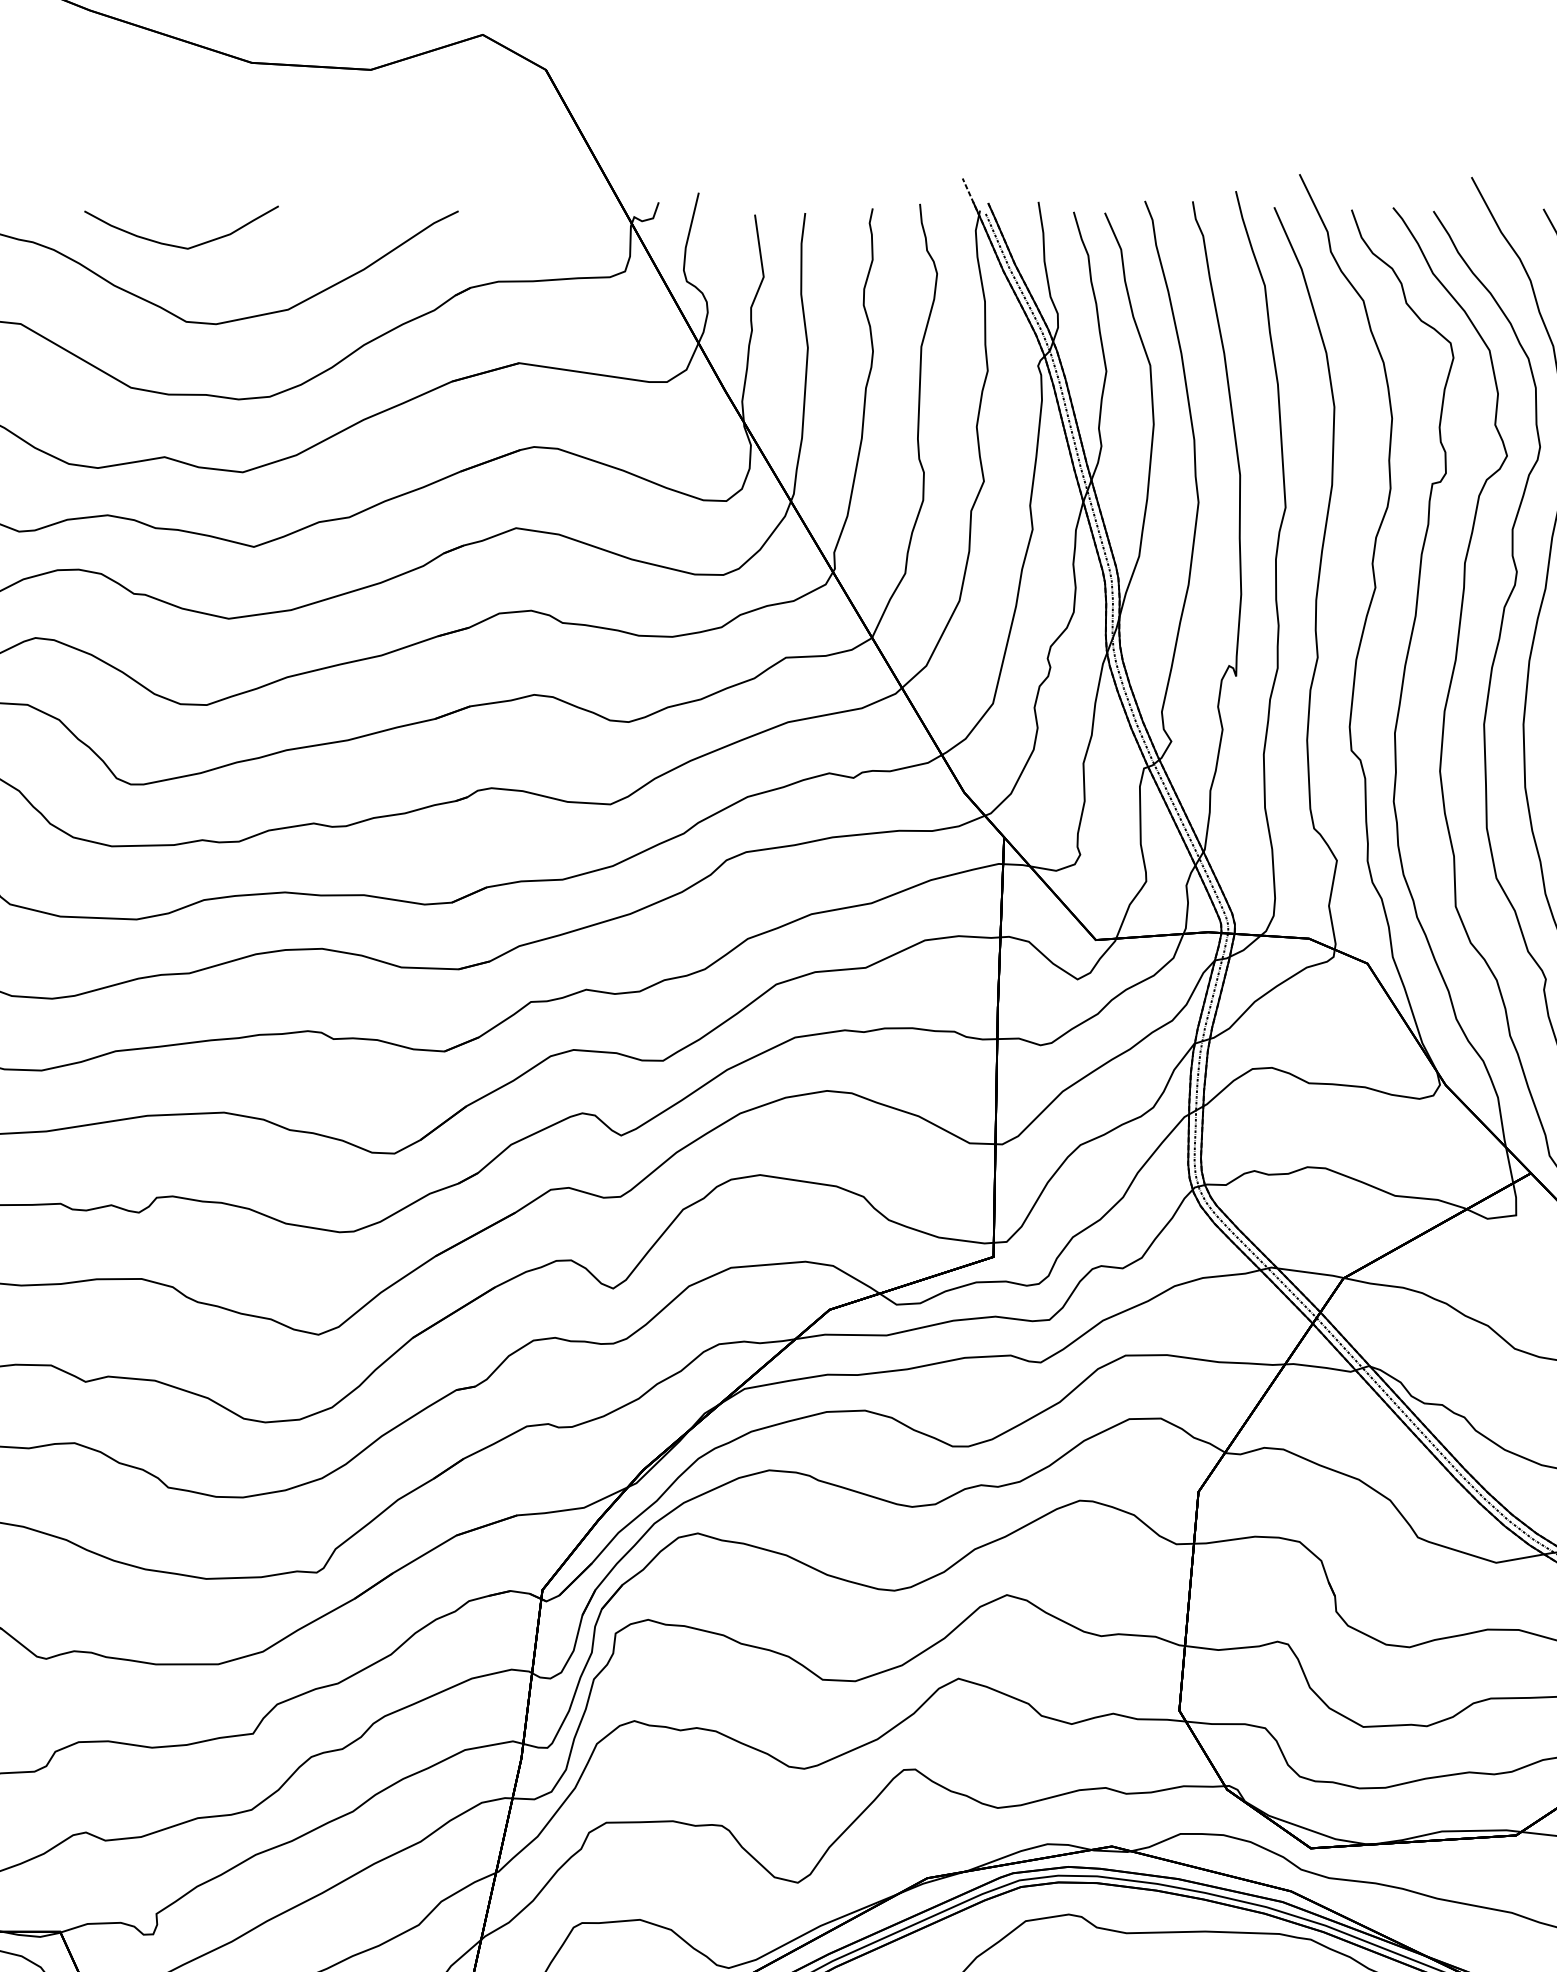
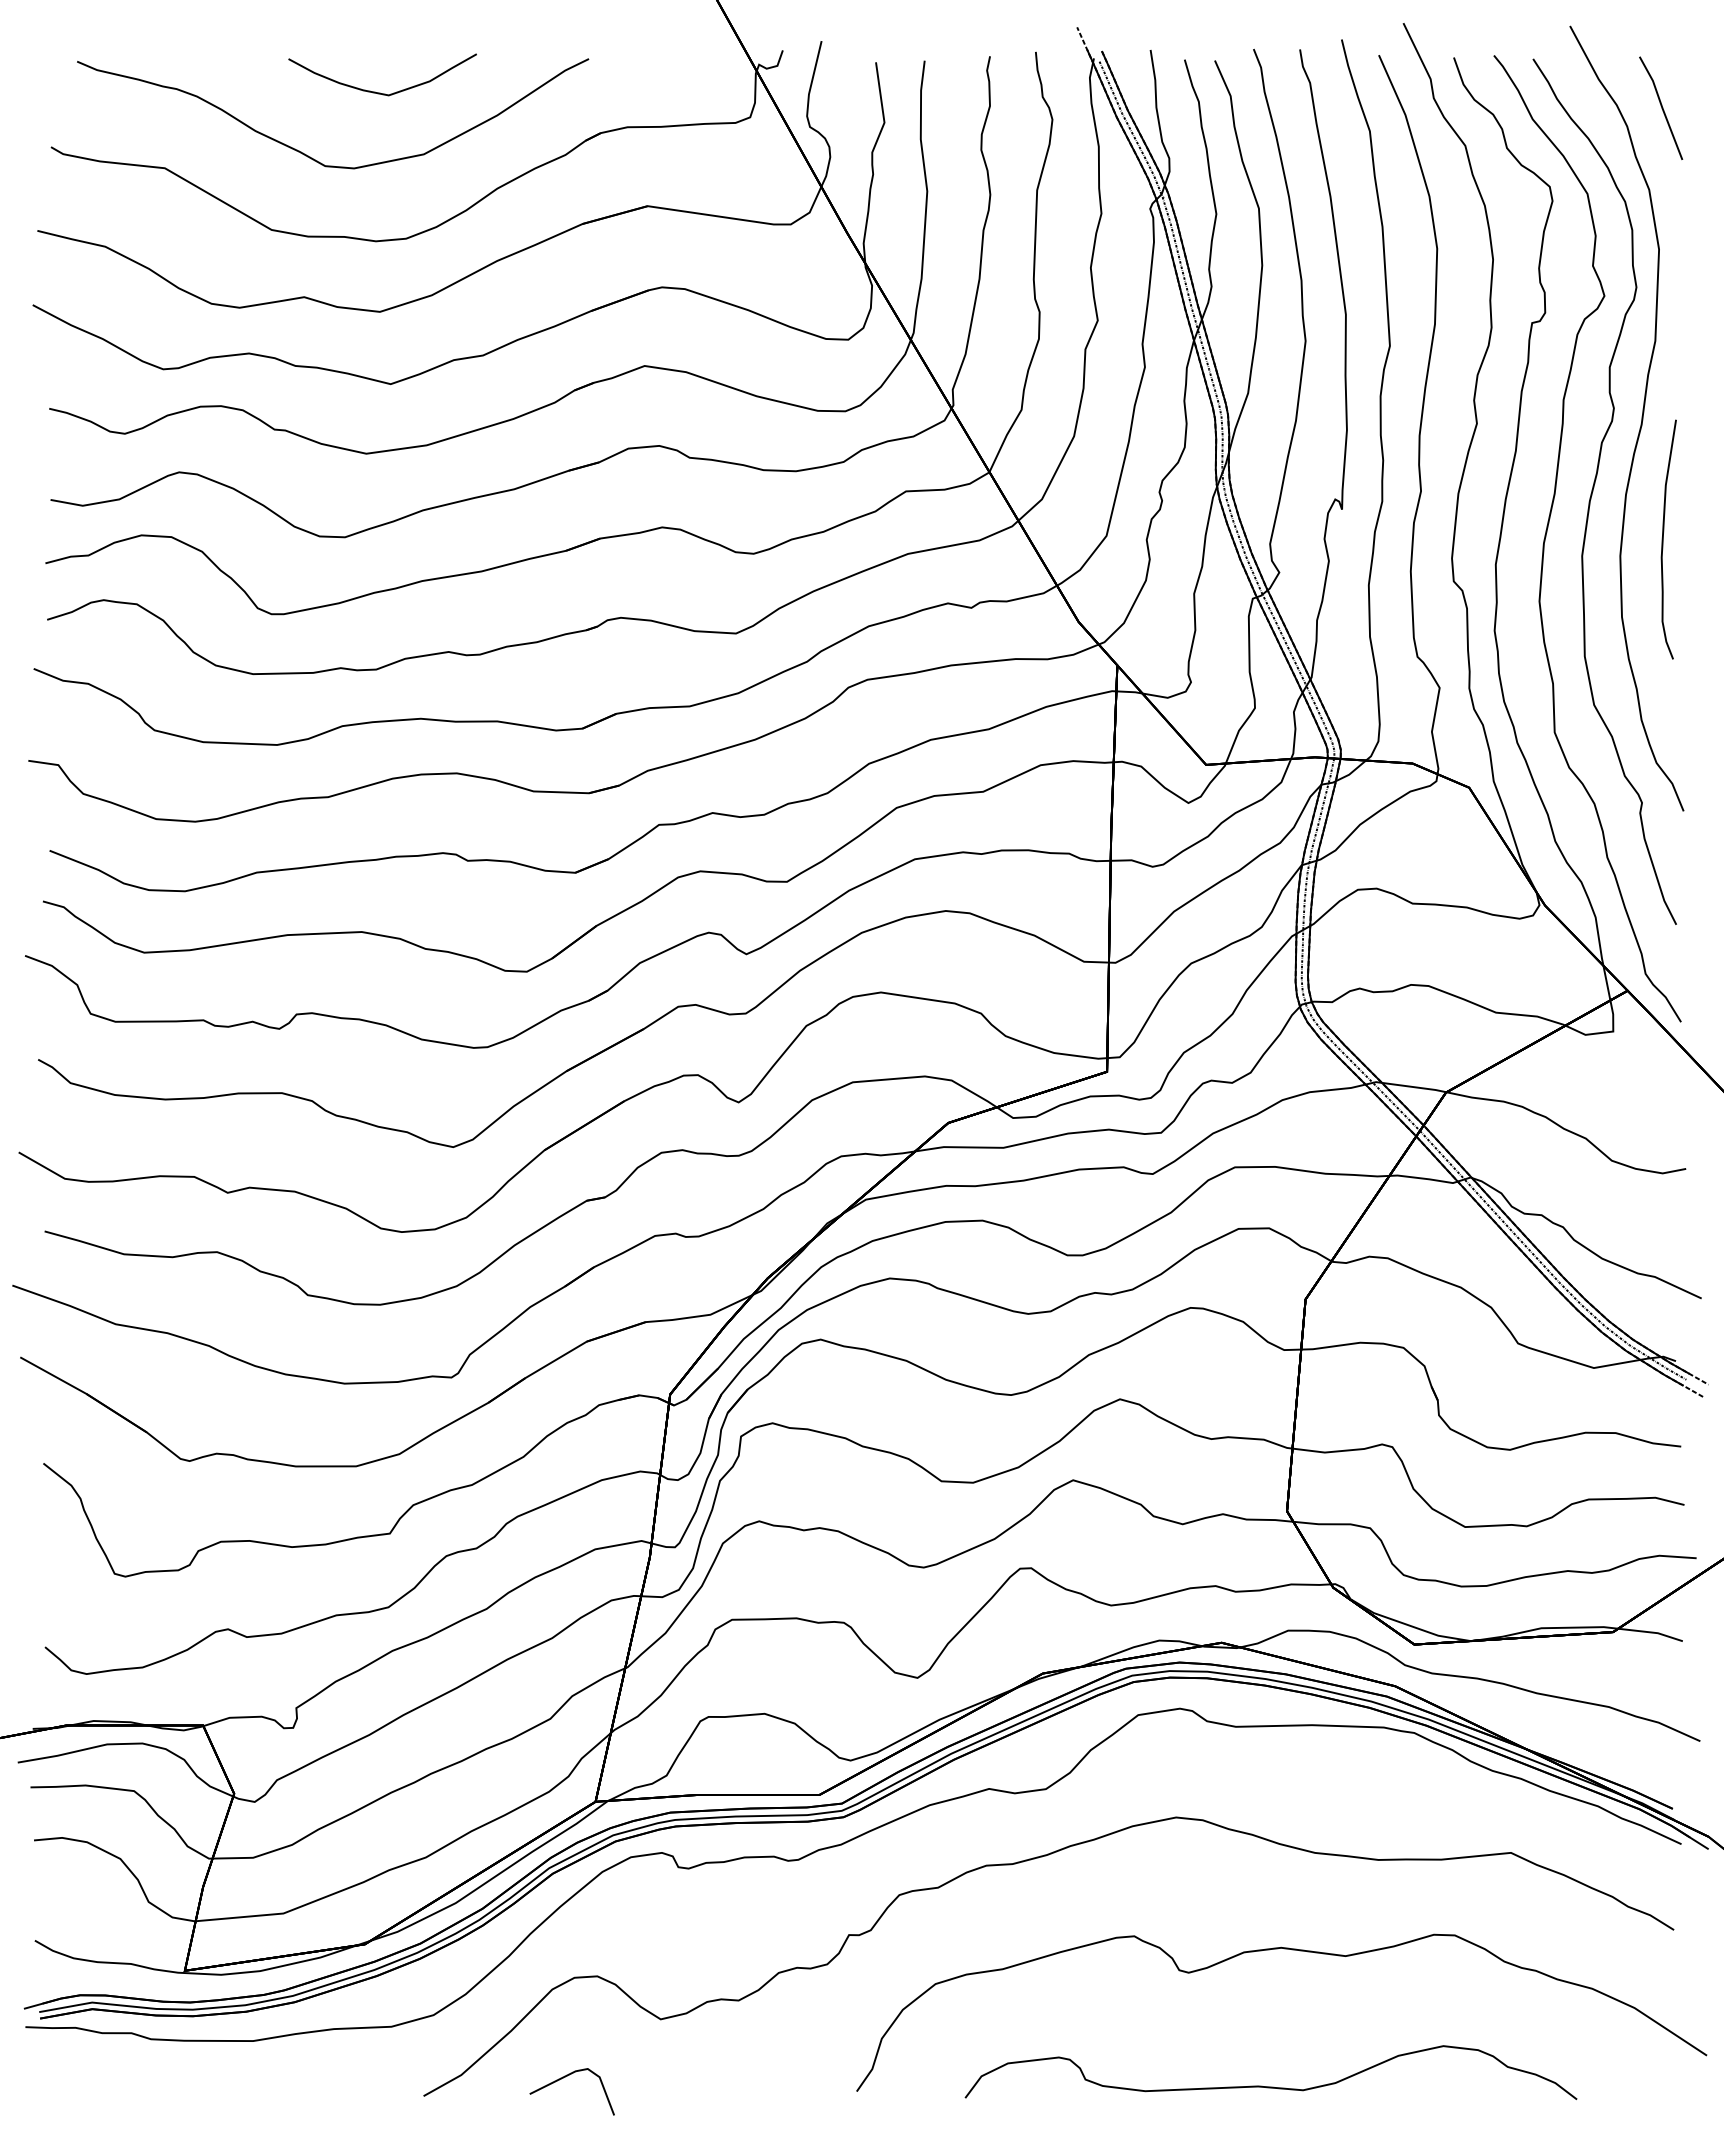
curve: (179, 245) -> (380, 92), moved

